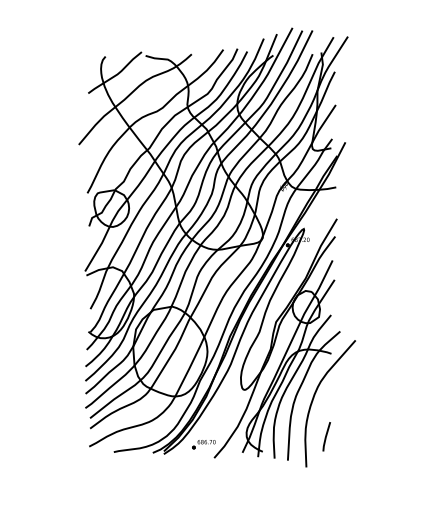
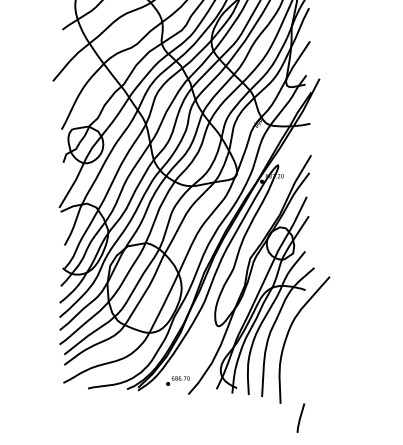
line: (326, 436) -> (300, 417), moved

